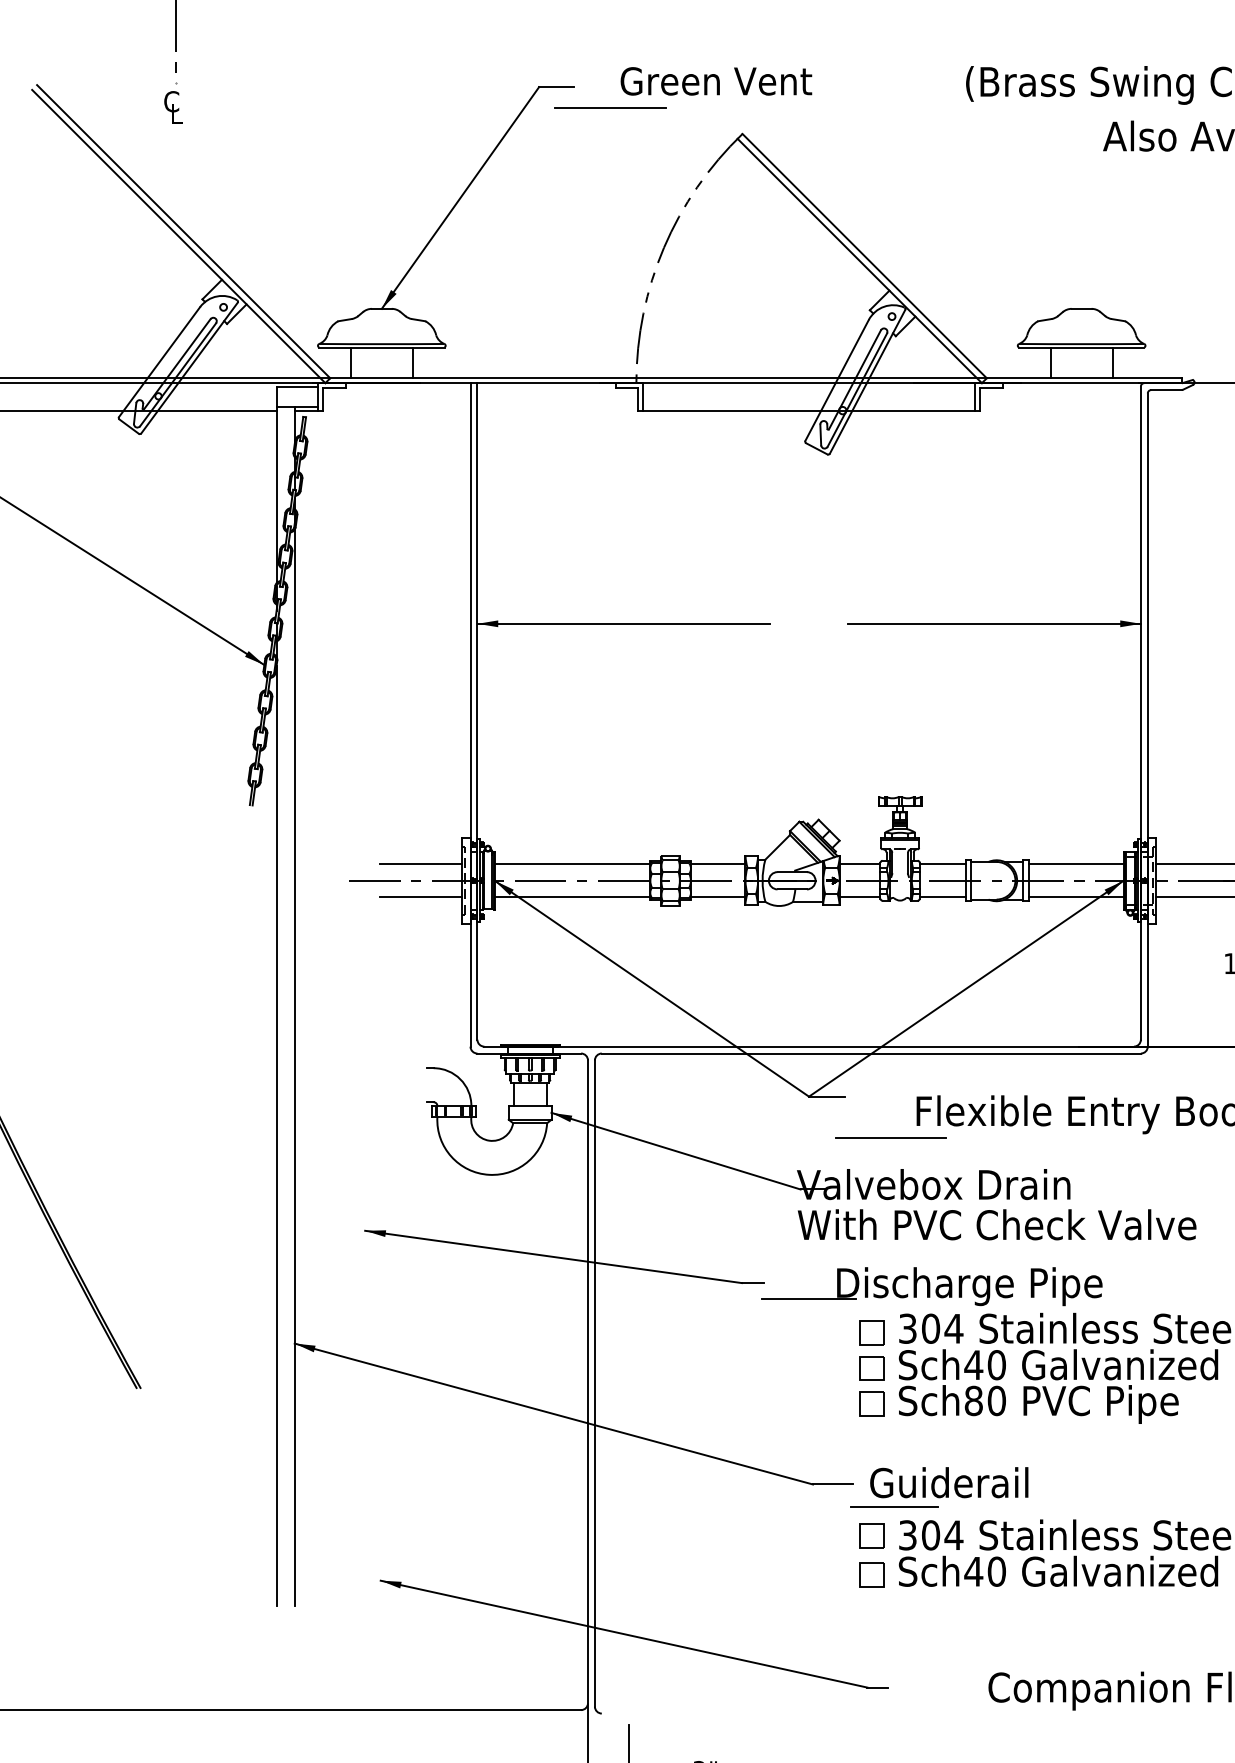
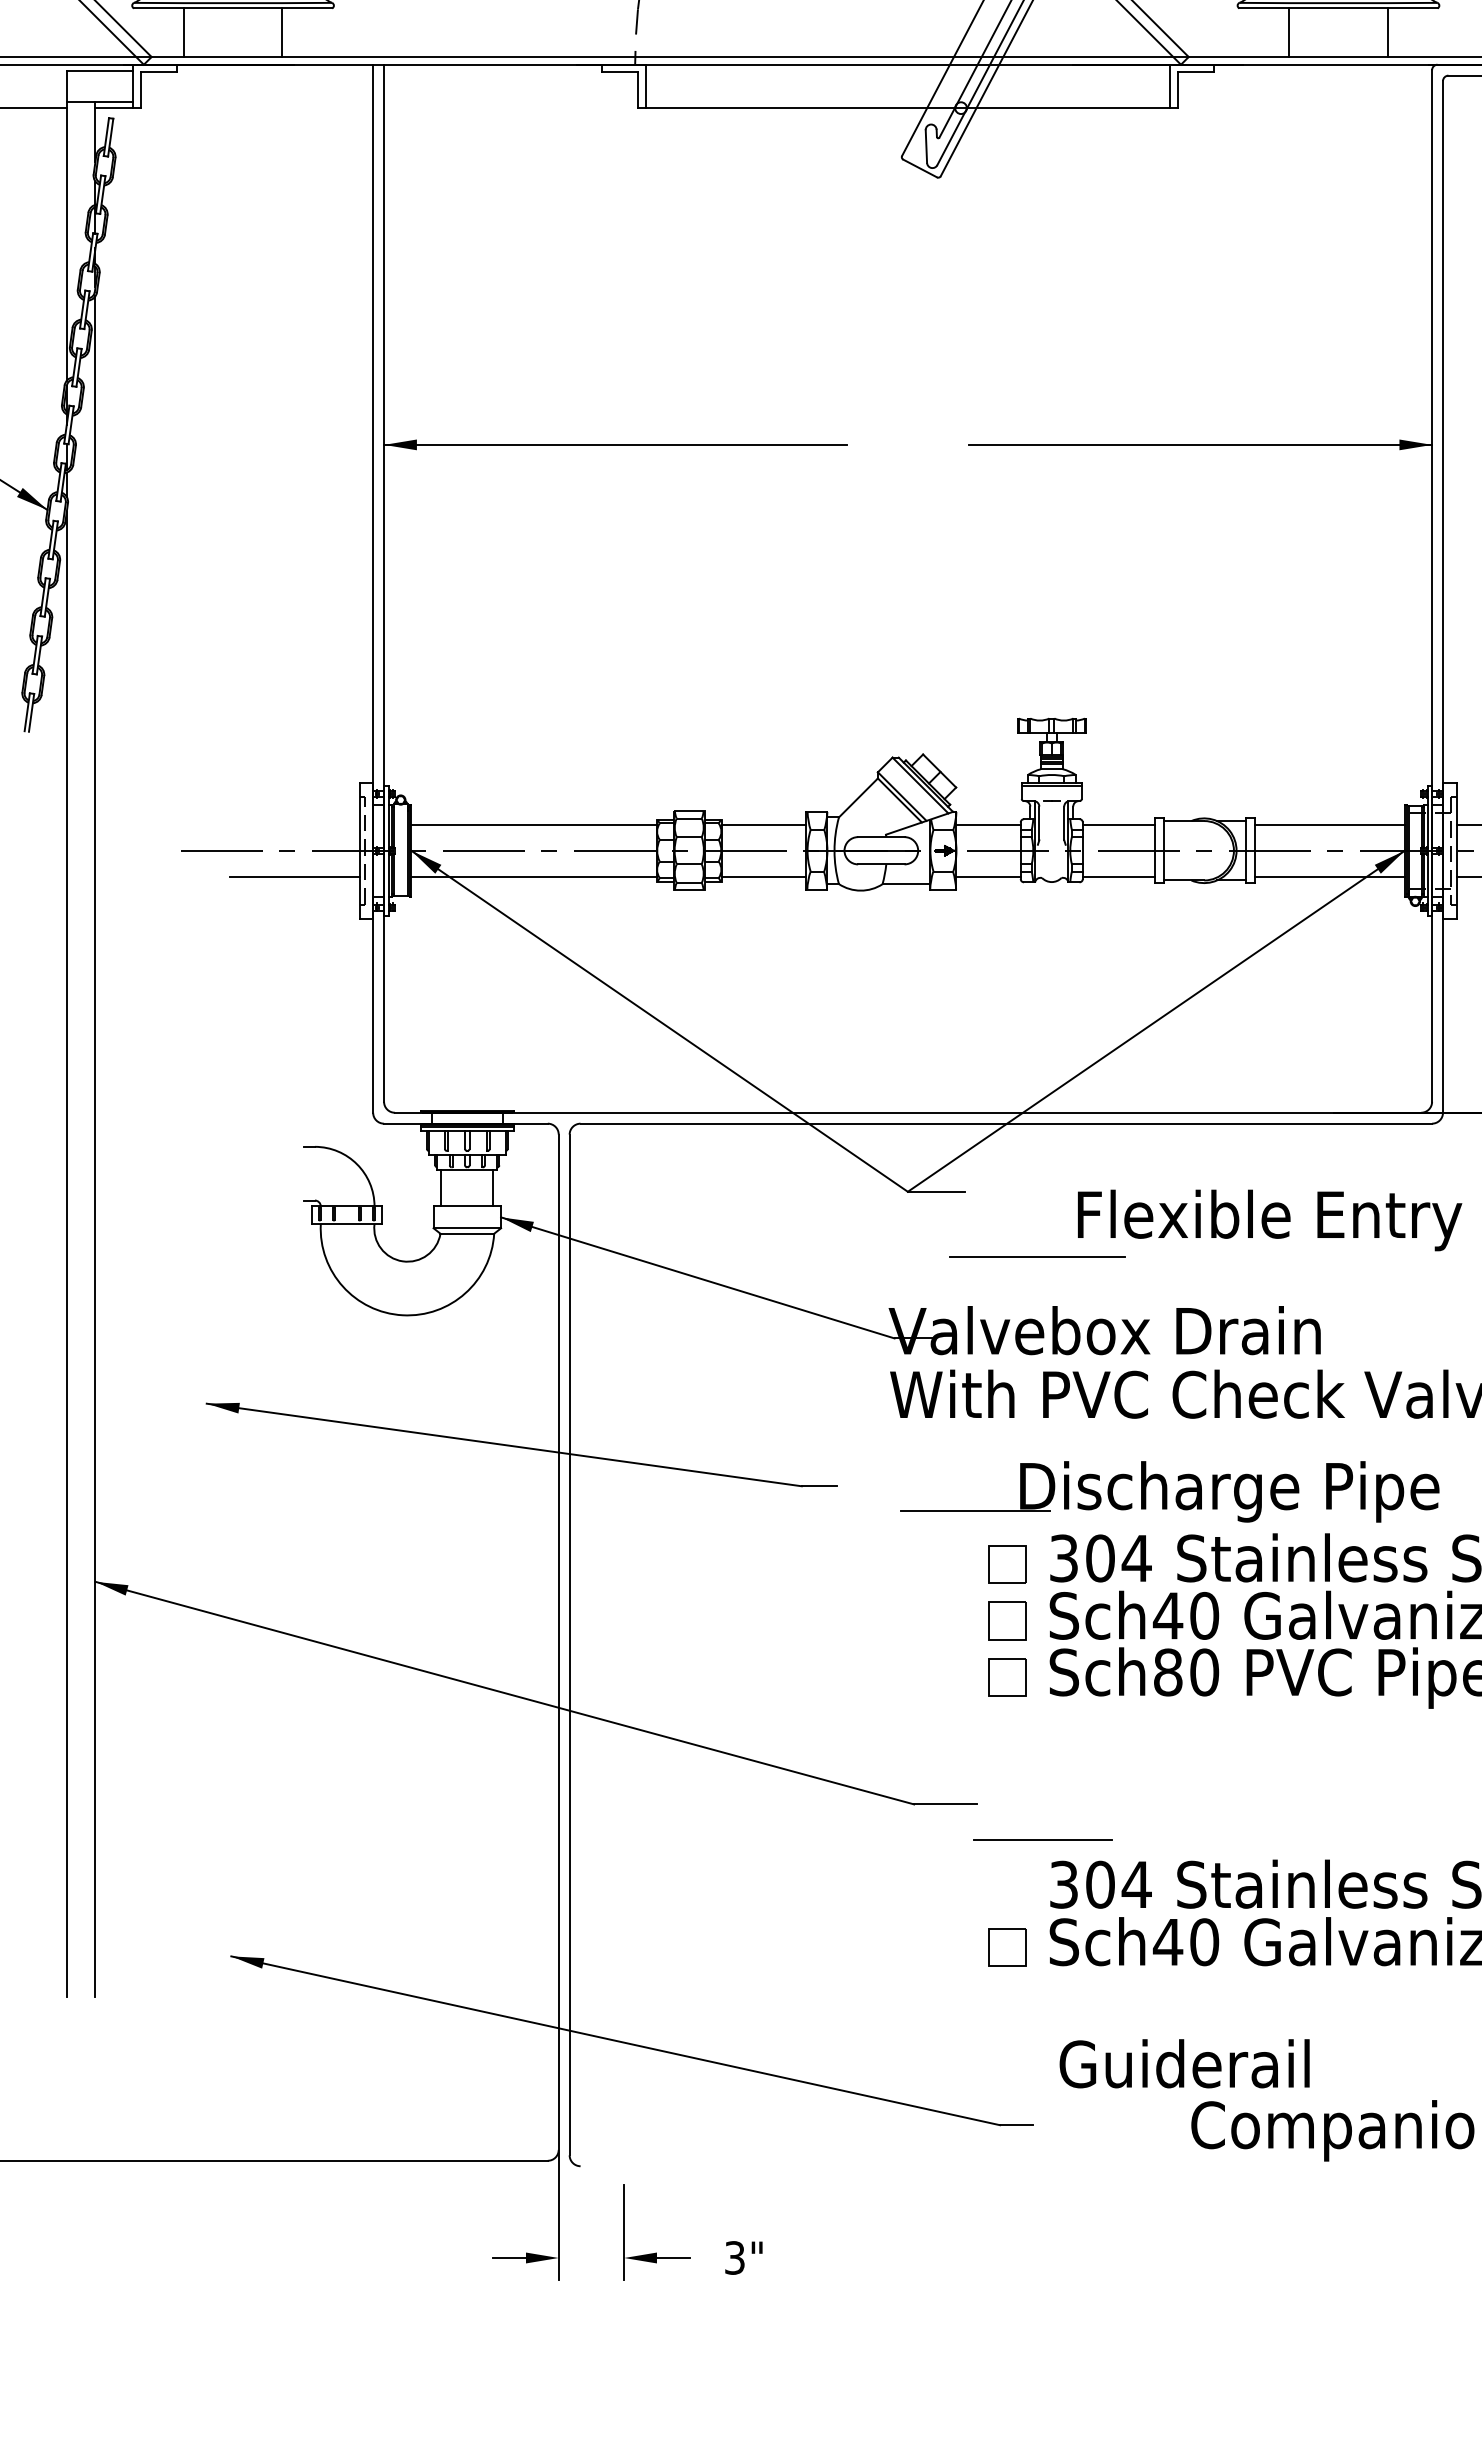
line: (420, 864) -> (294, 825), removed
part: (931, 1286) -> (1169, 1491), moved
text: (949, 1482) -> (1185, 2063), moved
part: (871, 1535) -> (1006, 1884), removed

